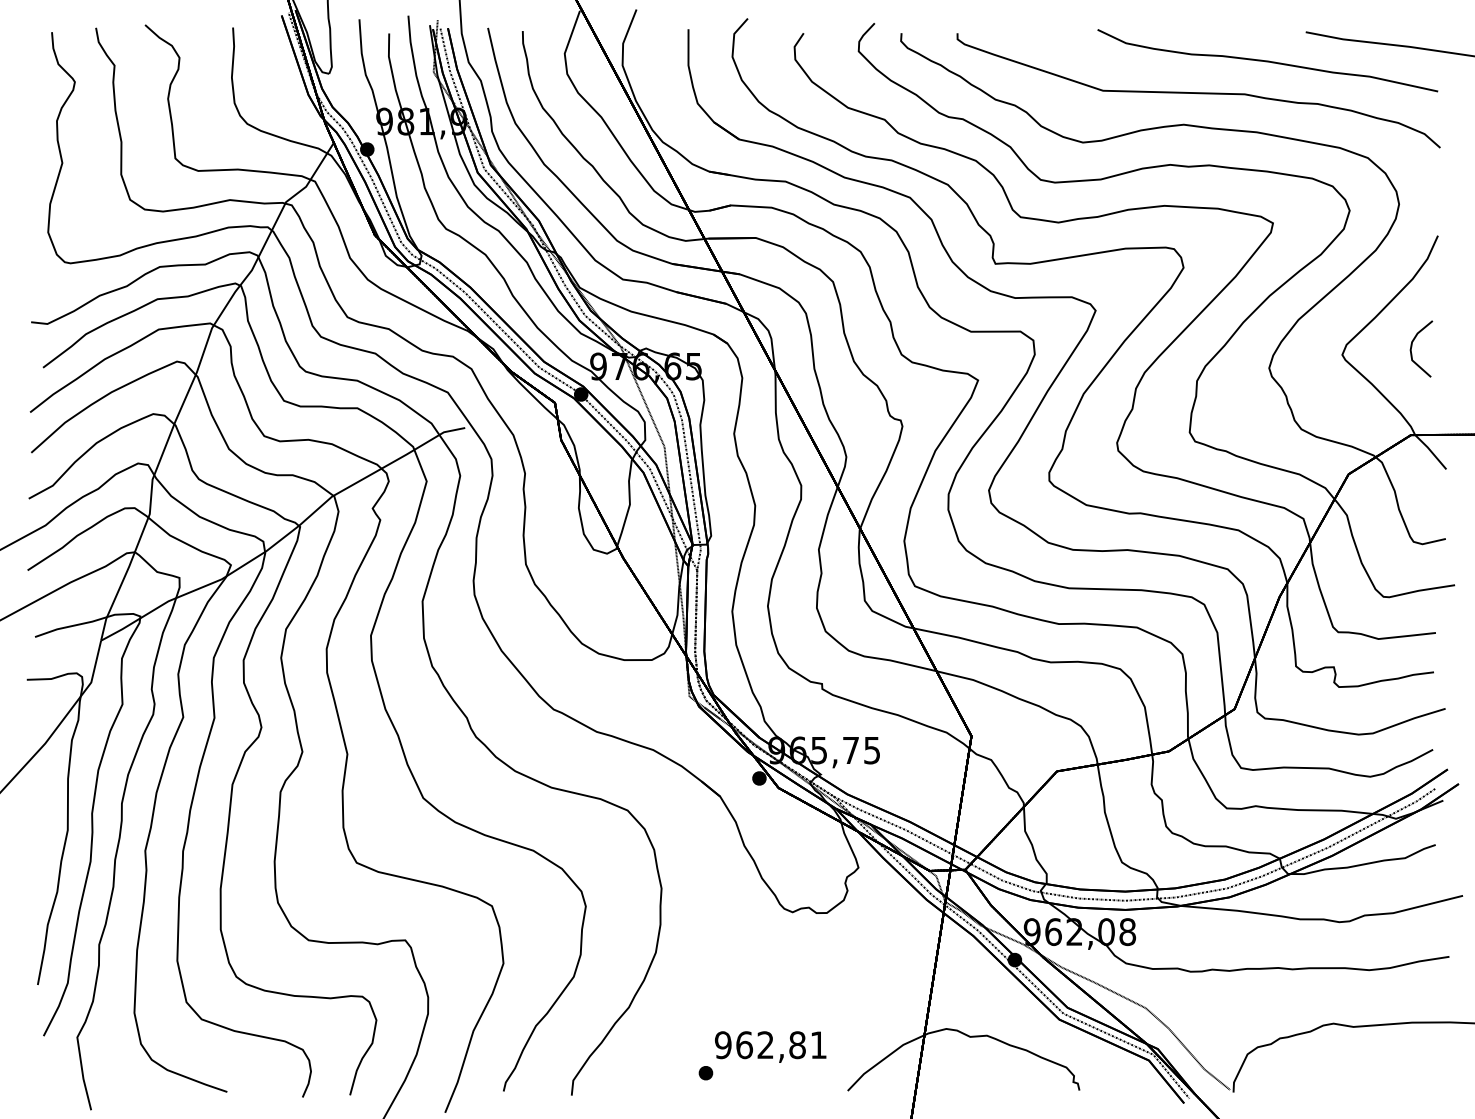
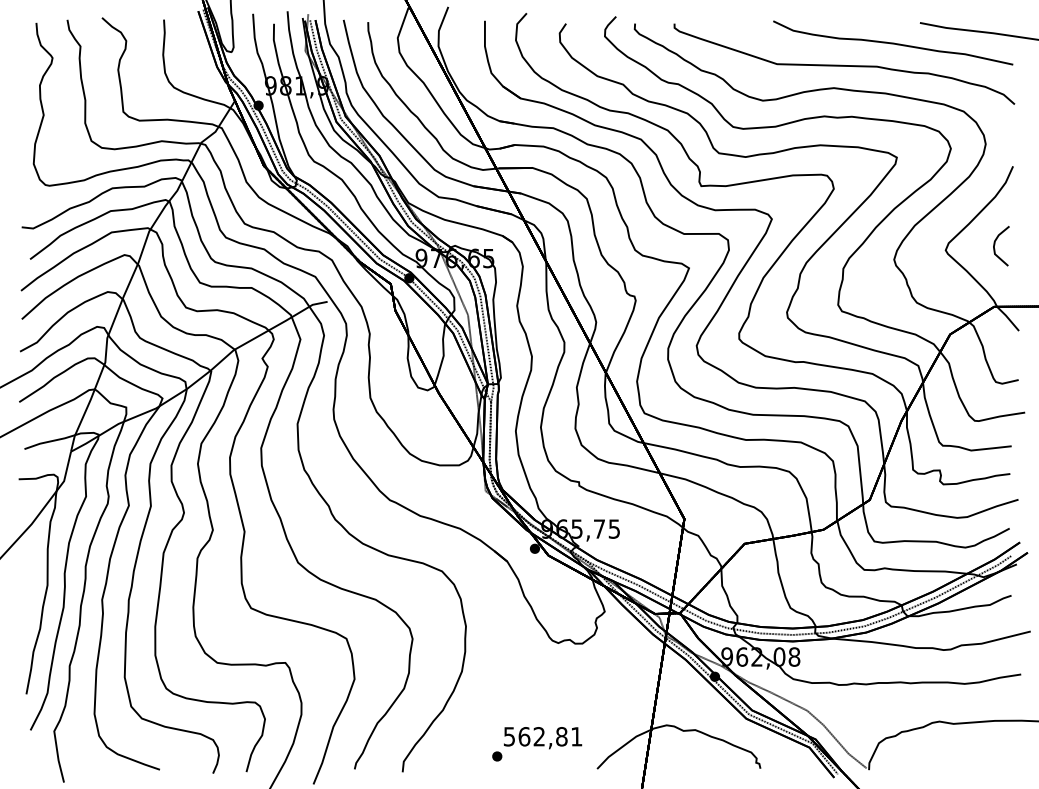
text: (722, 1044) -> (508, 736), 962,81 -> 562,81

